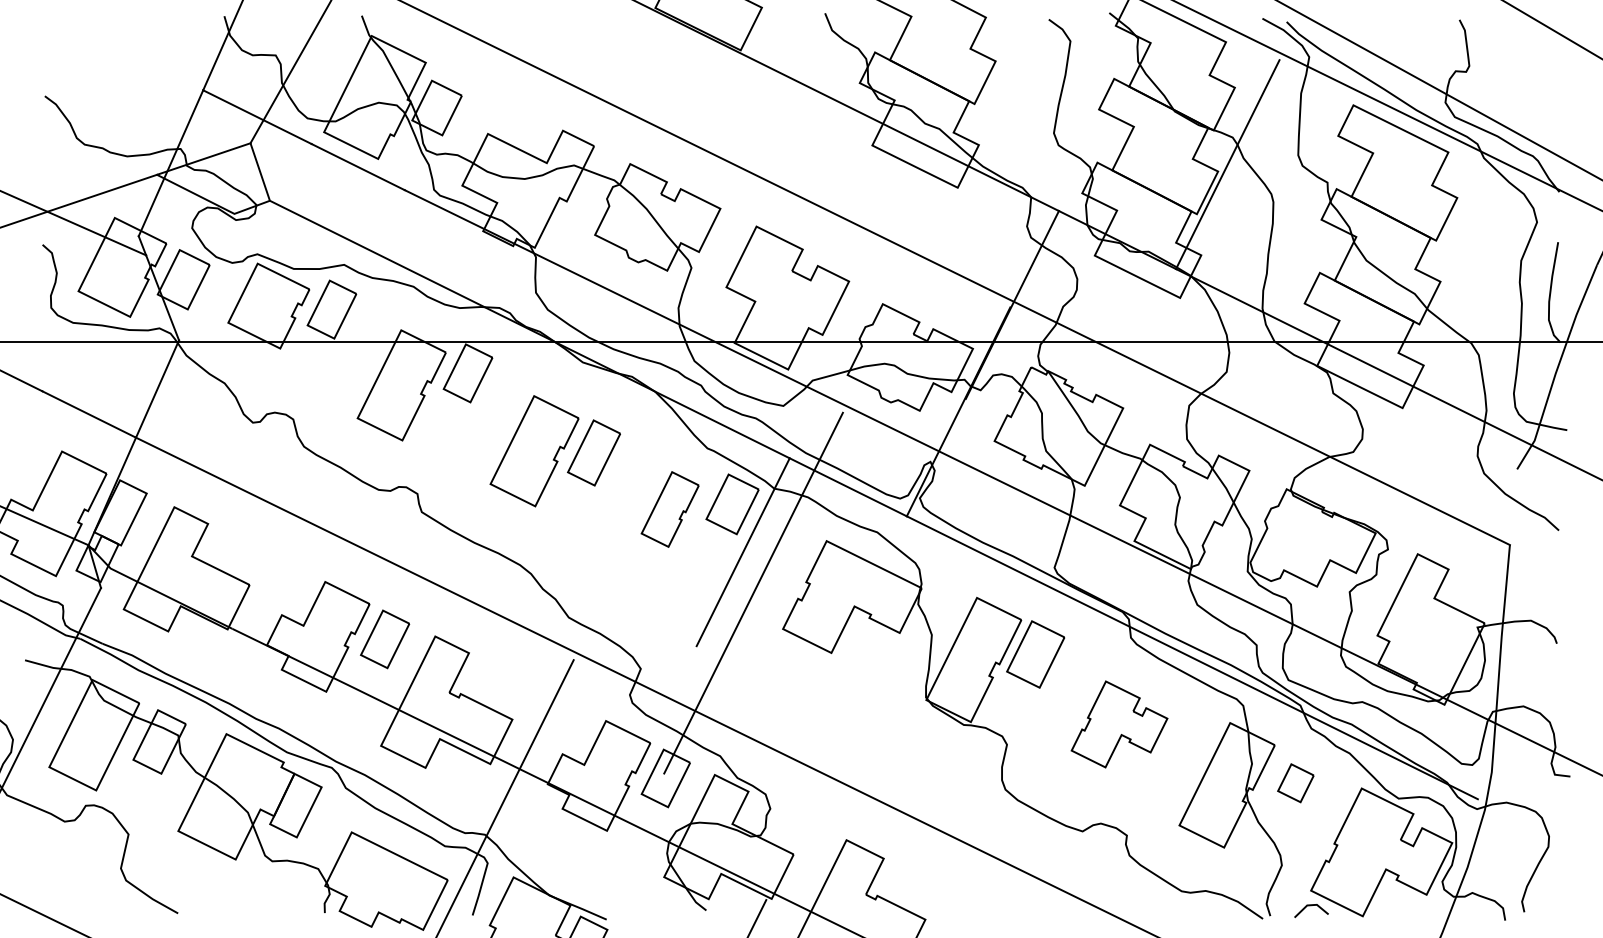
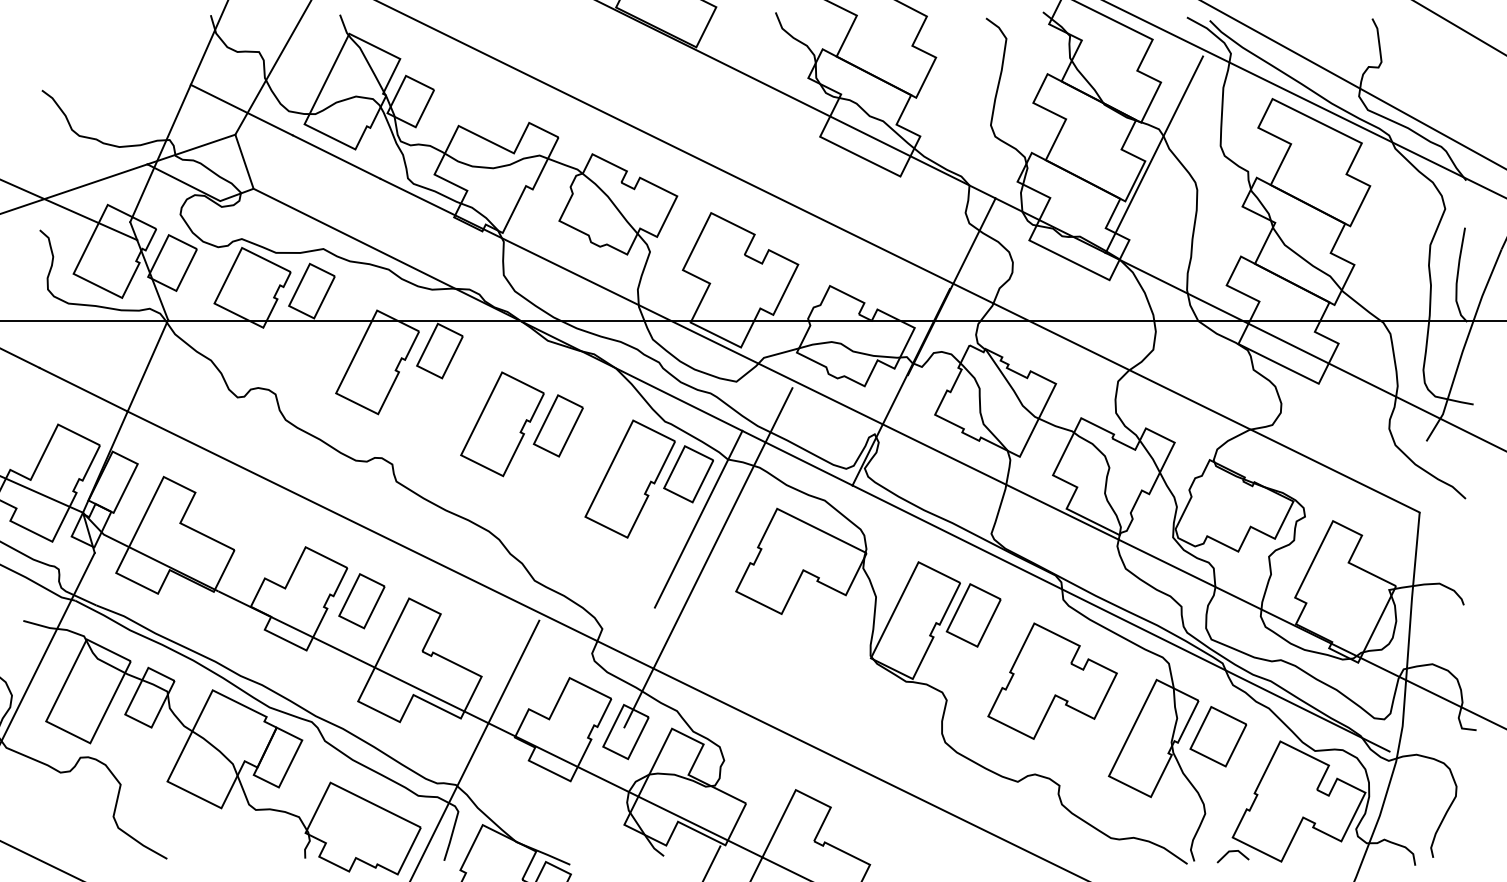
part: (669, 509) -> (629, 479), size x1.67
part: (1119, 724) -> (1052, 681), size x1.43
part: (1295, 782) -> (1218, 735), size x1.67

